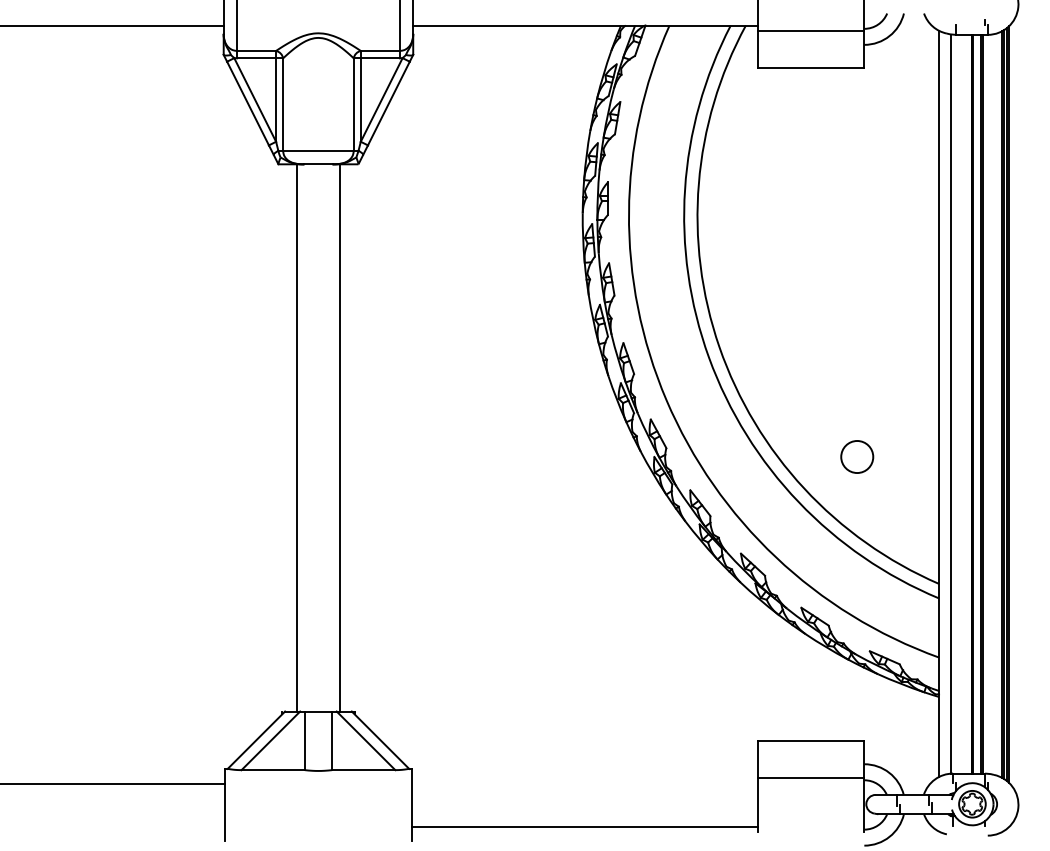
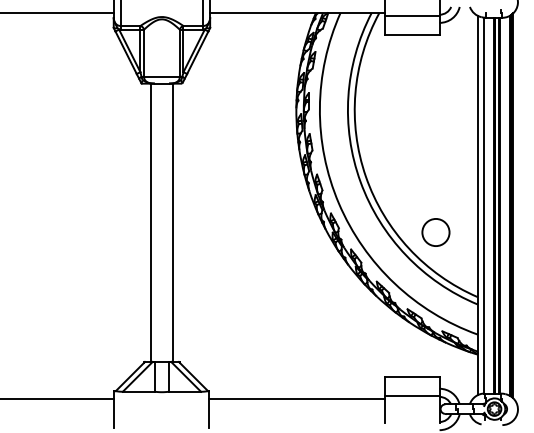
circle: (856, 456) -> (435, 232), size x1.67
line: (584, 826) -> (297, 398), moved

